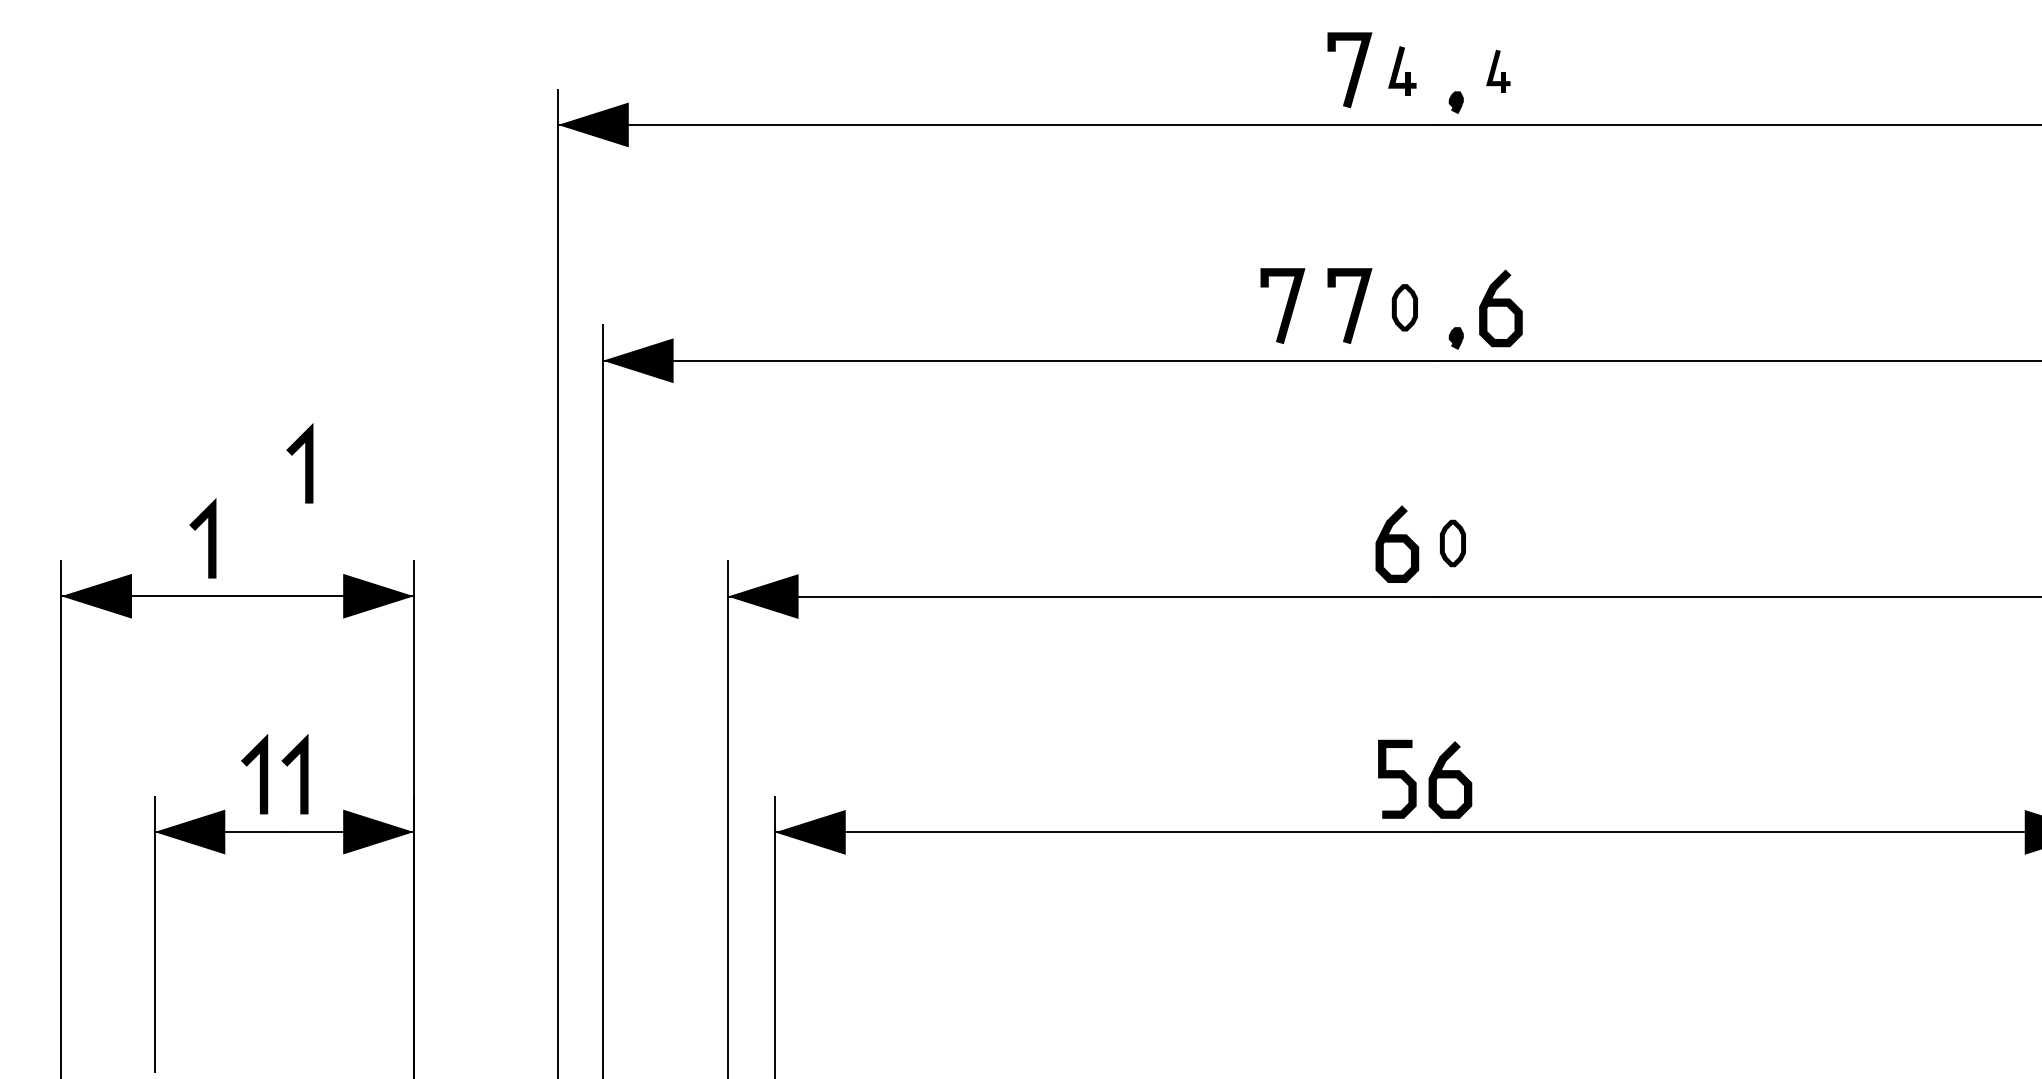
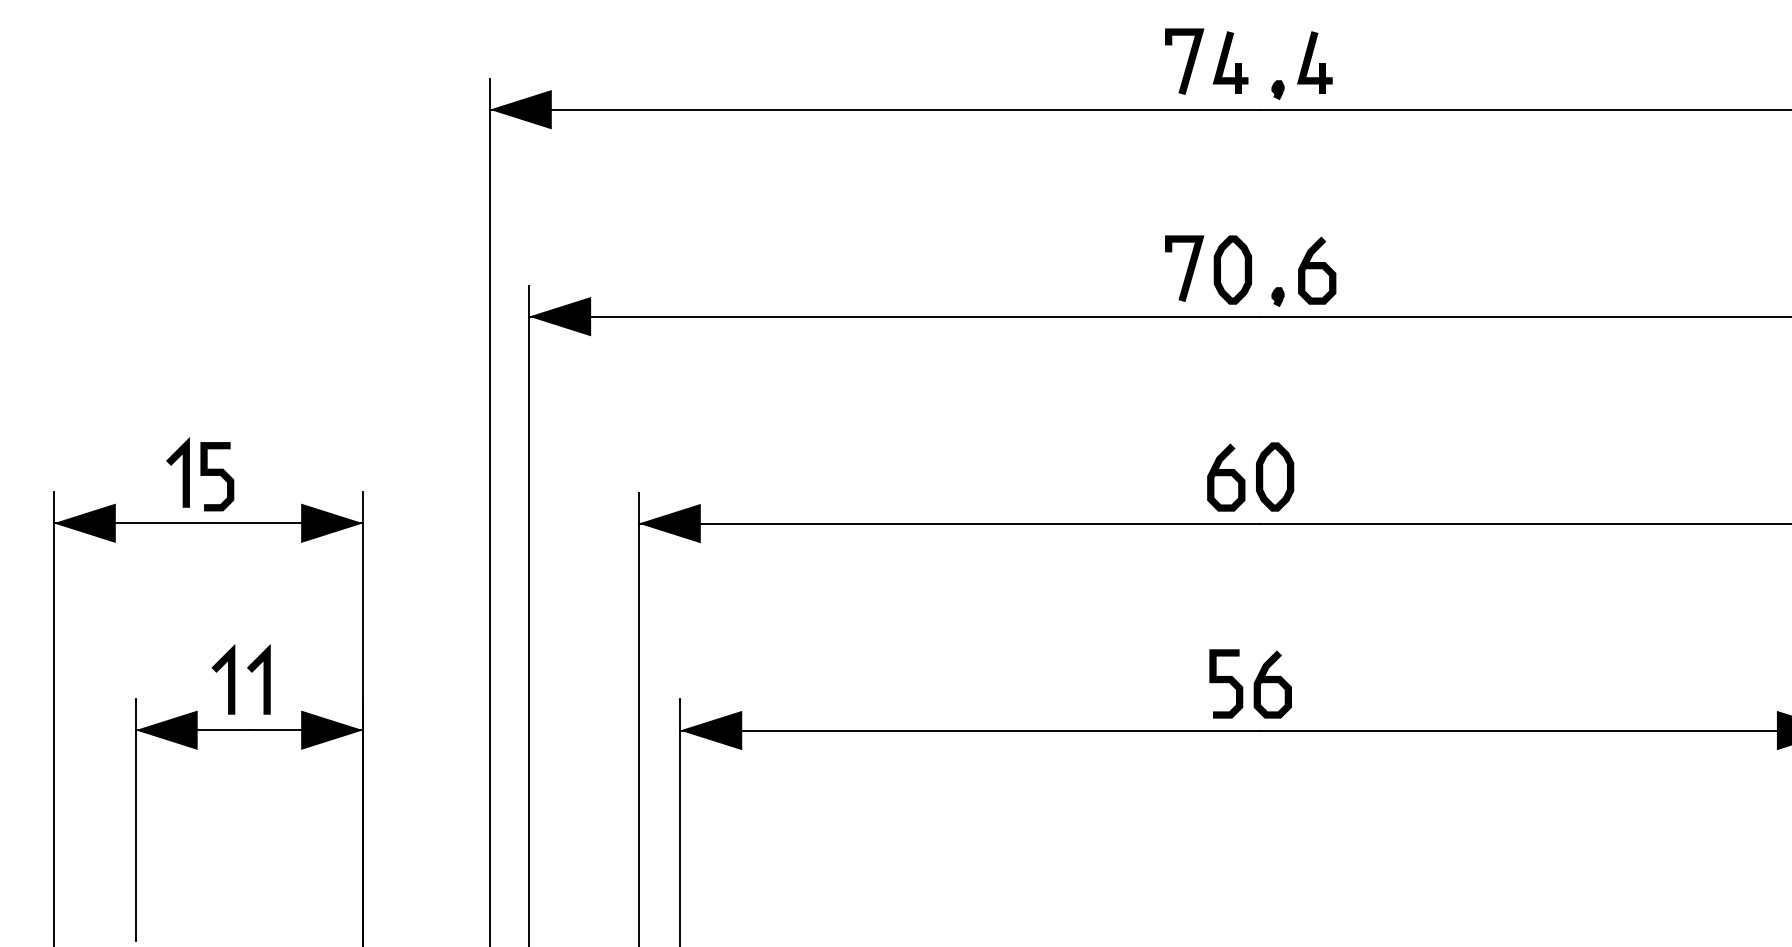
part: (1402, 70) -> (1230, 61), size x1.43
part: (1498, 70) -> (1315, 61), size x1.67
line: (1285, 307) -> (1128, 269), removed
part: (1404, 307) -> (1232, 269), size x1.67
line: (305, 463) -> (268, 406), removed
curve: (247, 542) -> (217, 476), added
part: (1452, 543) -> (1274, 477), size x1.67

